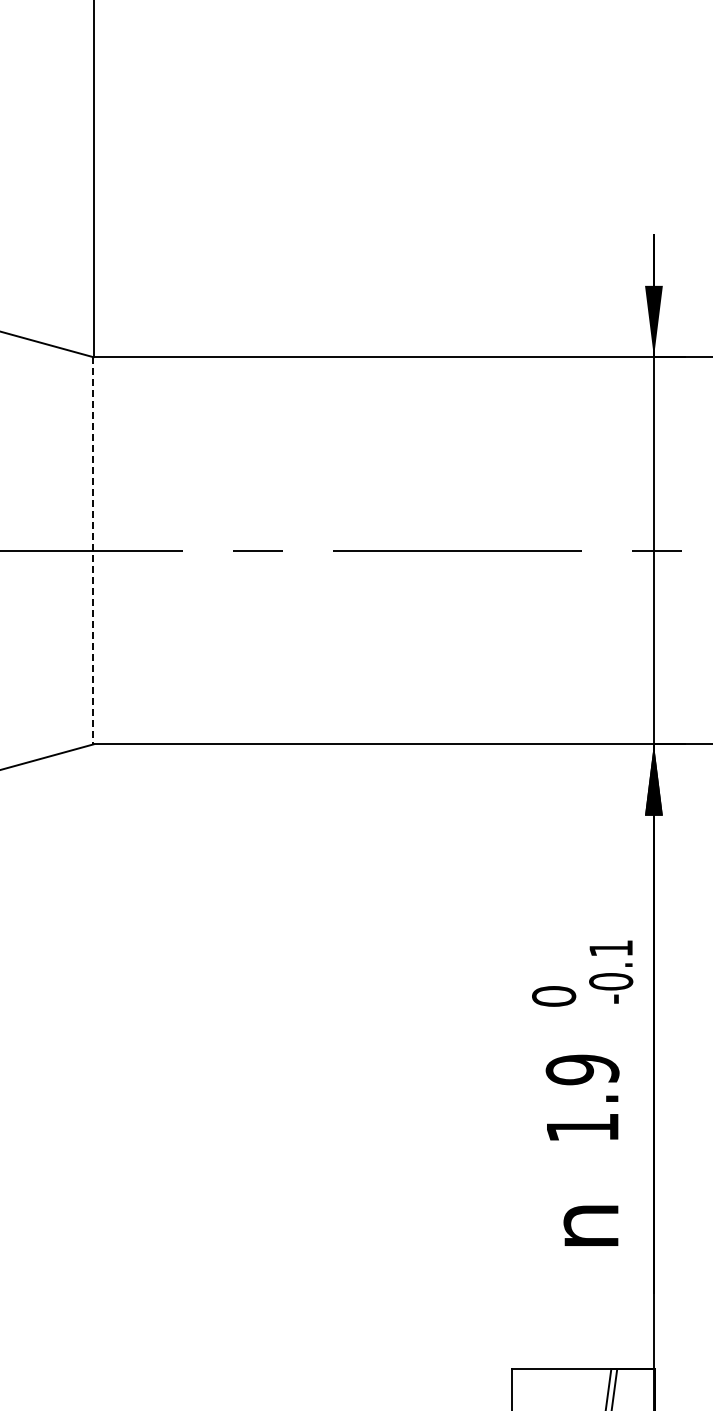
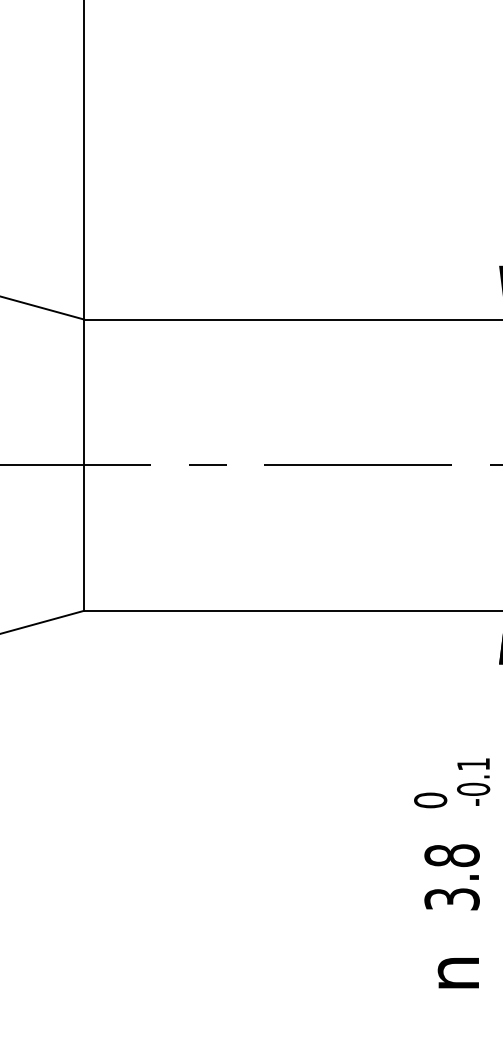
line: (93, 550) -> (84, 464), dashed -> solid
text: (582, 1098) -> (452, 877), 1.9 -> 3.8

